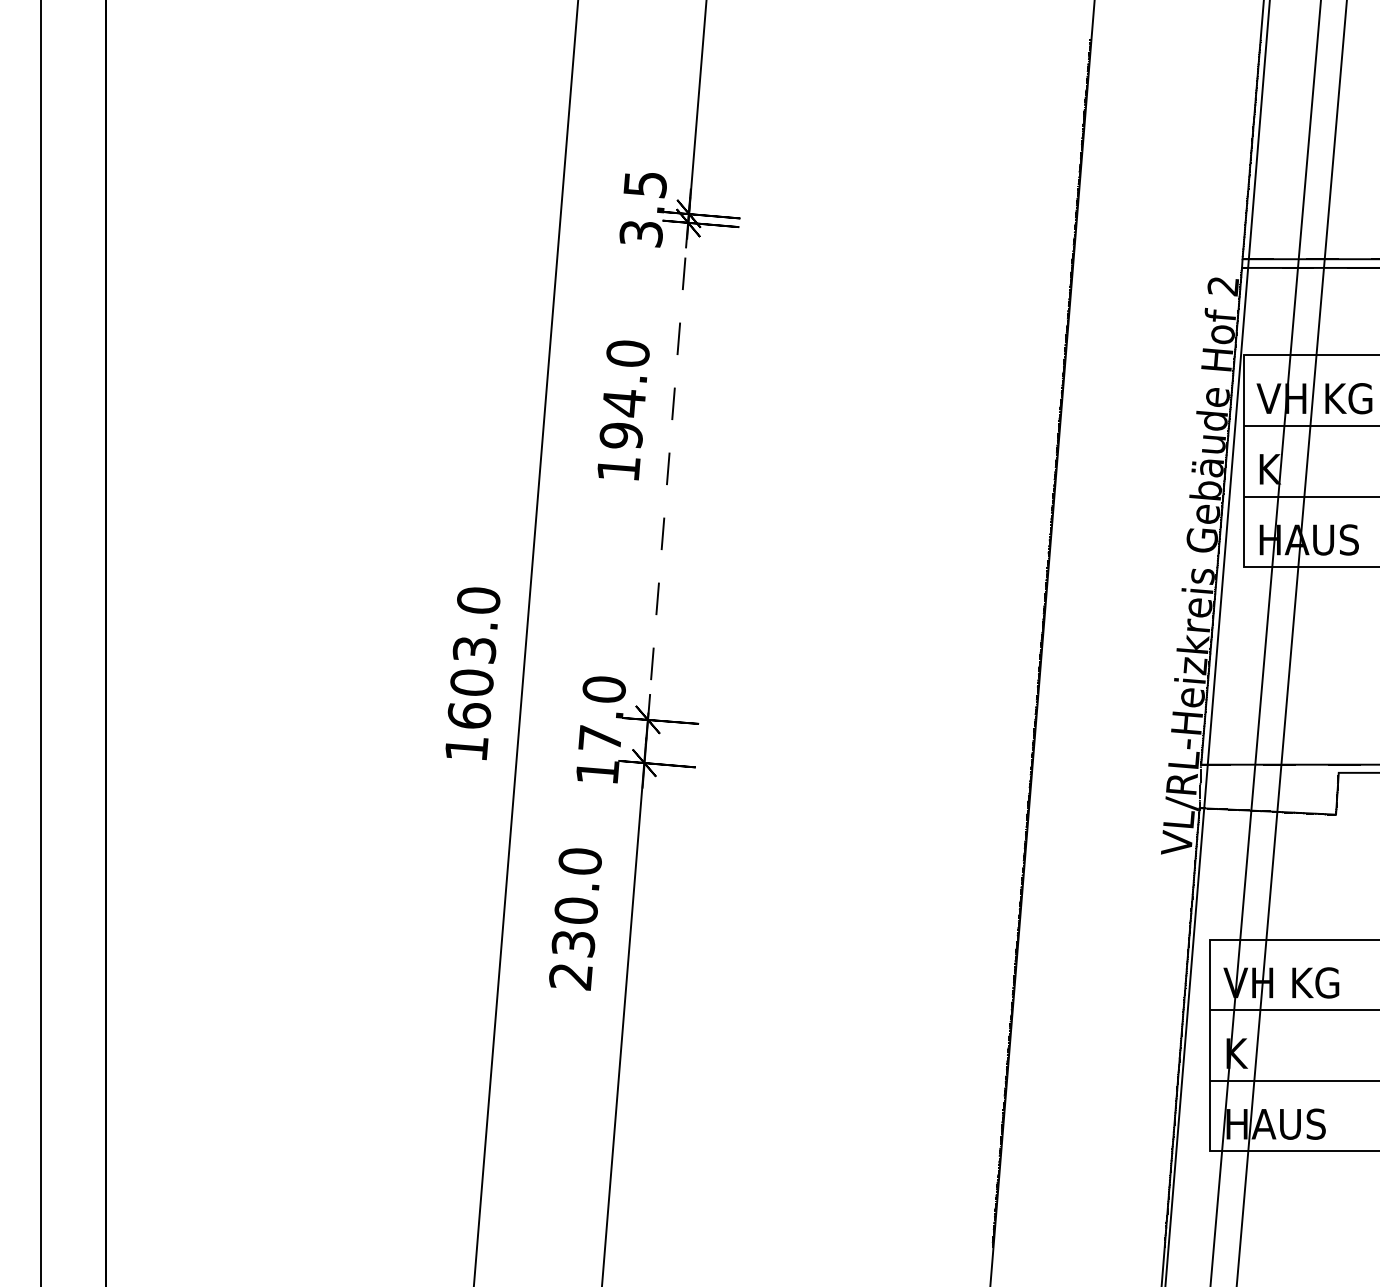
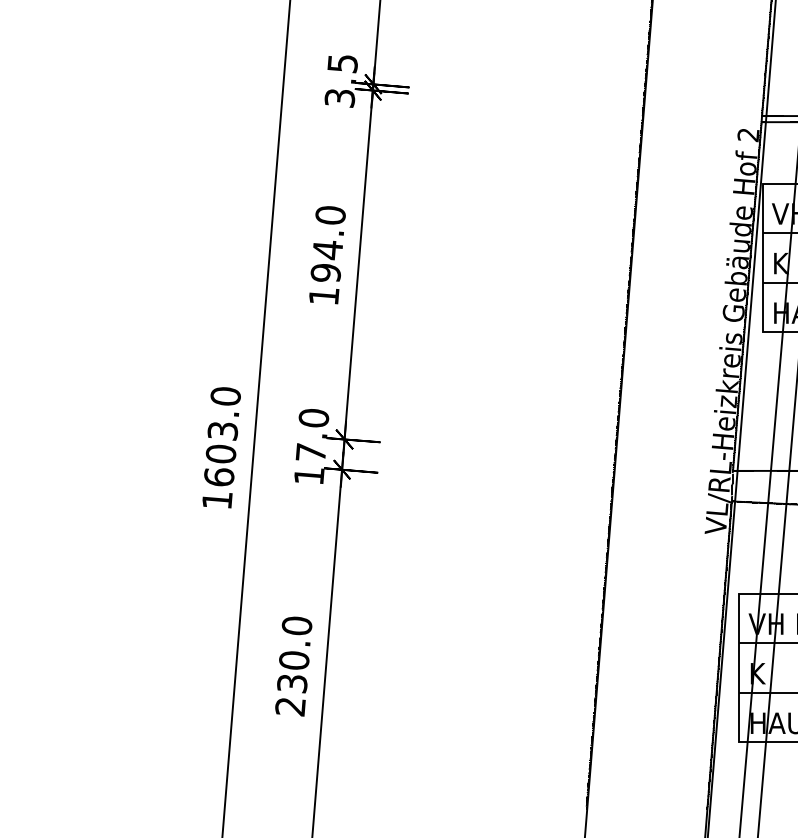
text: (623, 410) -> (327, 255), moved
line: (668, 471) -> (359, 265), dashed -> solid
text: (472, 673) -> (221, 447), moved
text: (575, 919) -> (293, 666), moved

